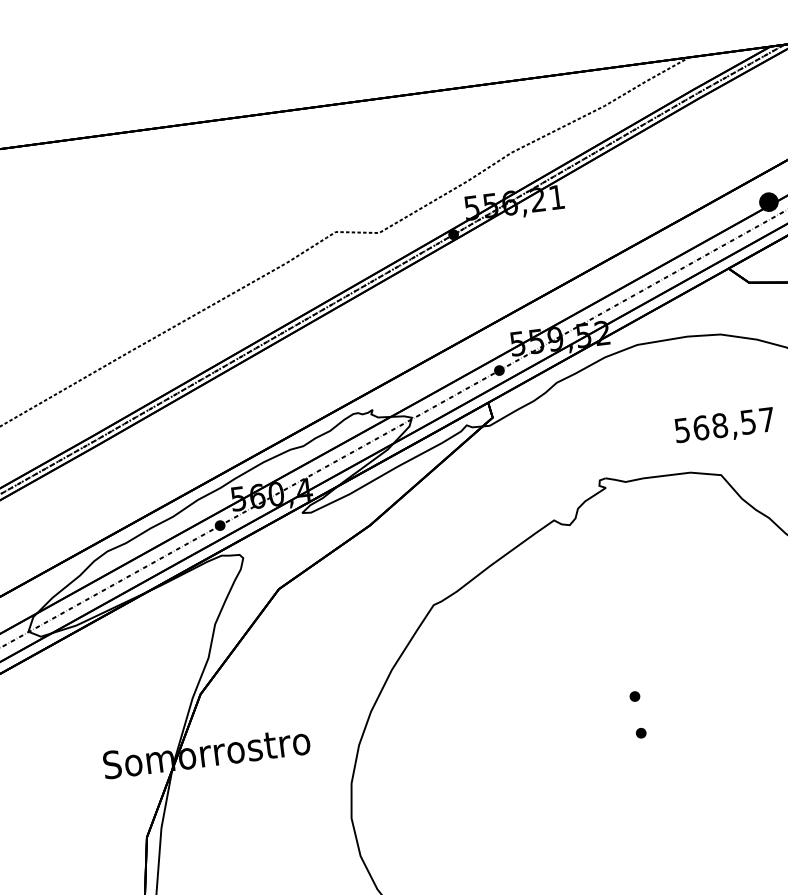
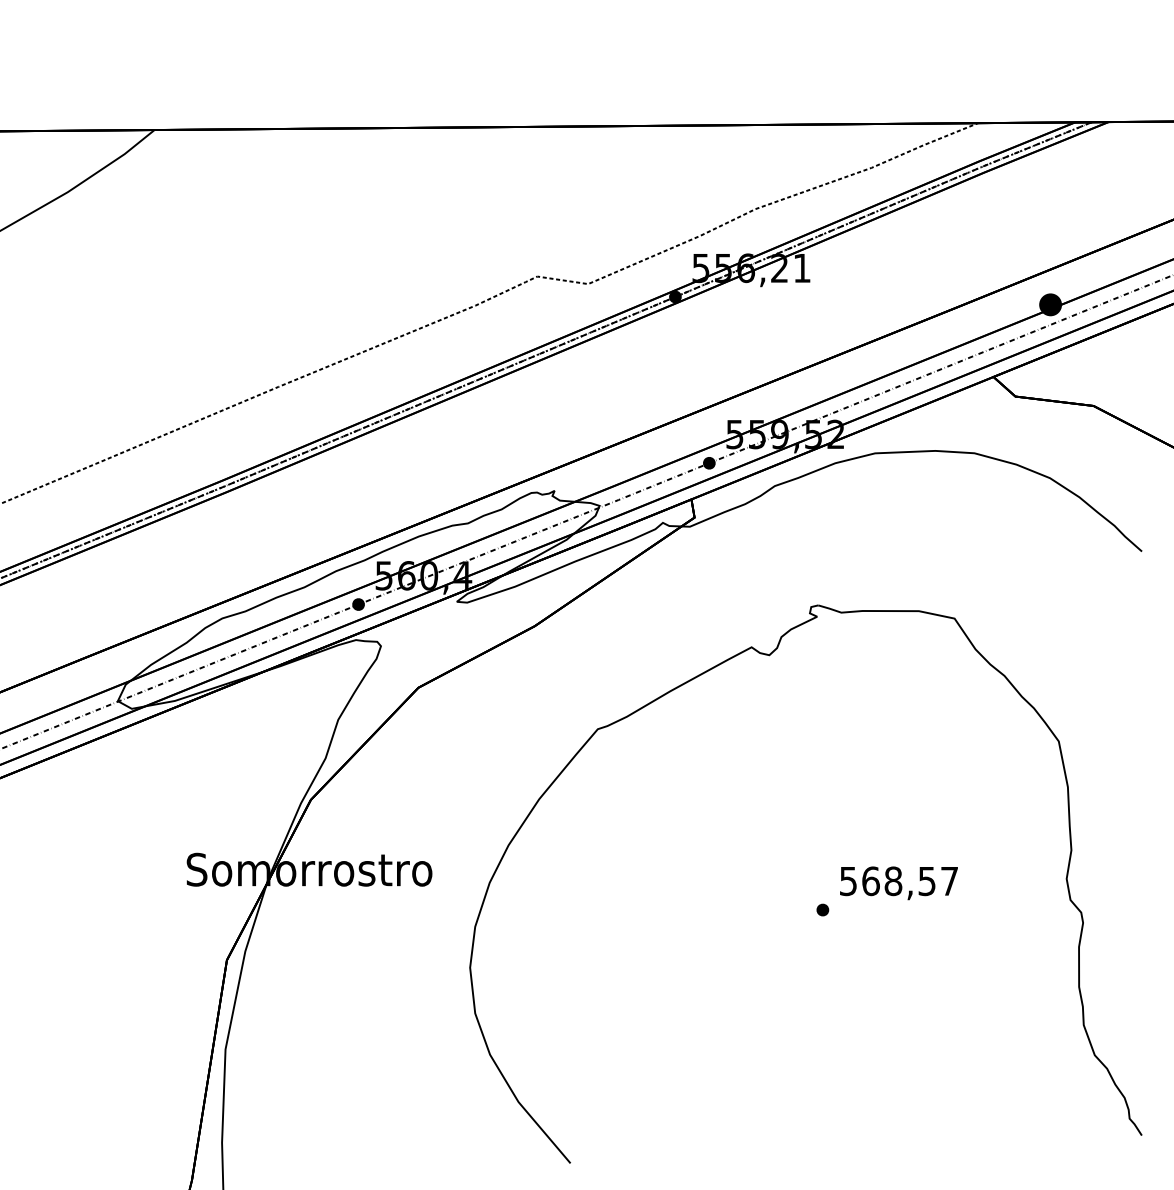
text: (724, 427) -> (898, 883), moved
part: (634, 696) -> (820, 865), removed

